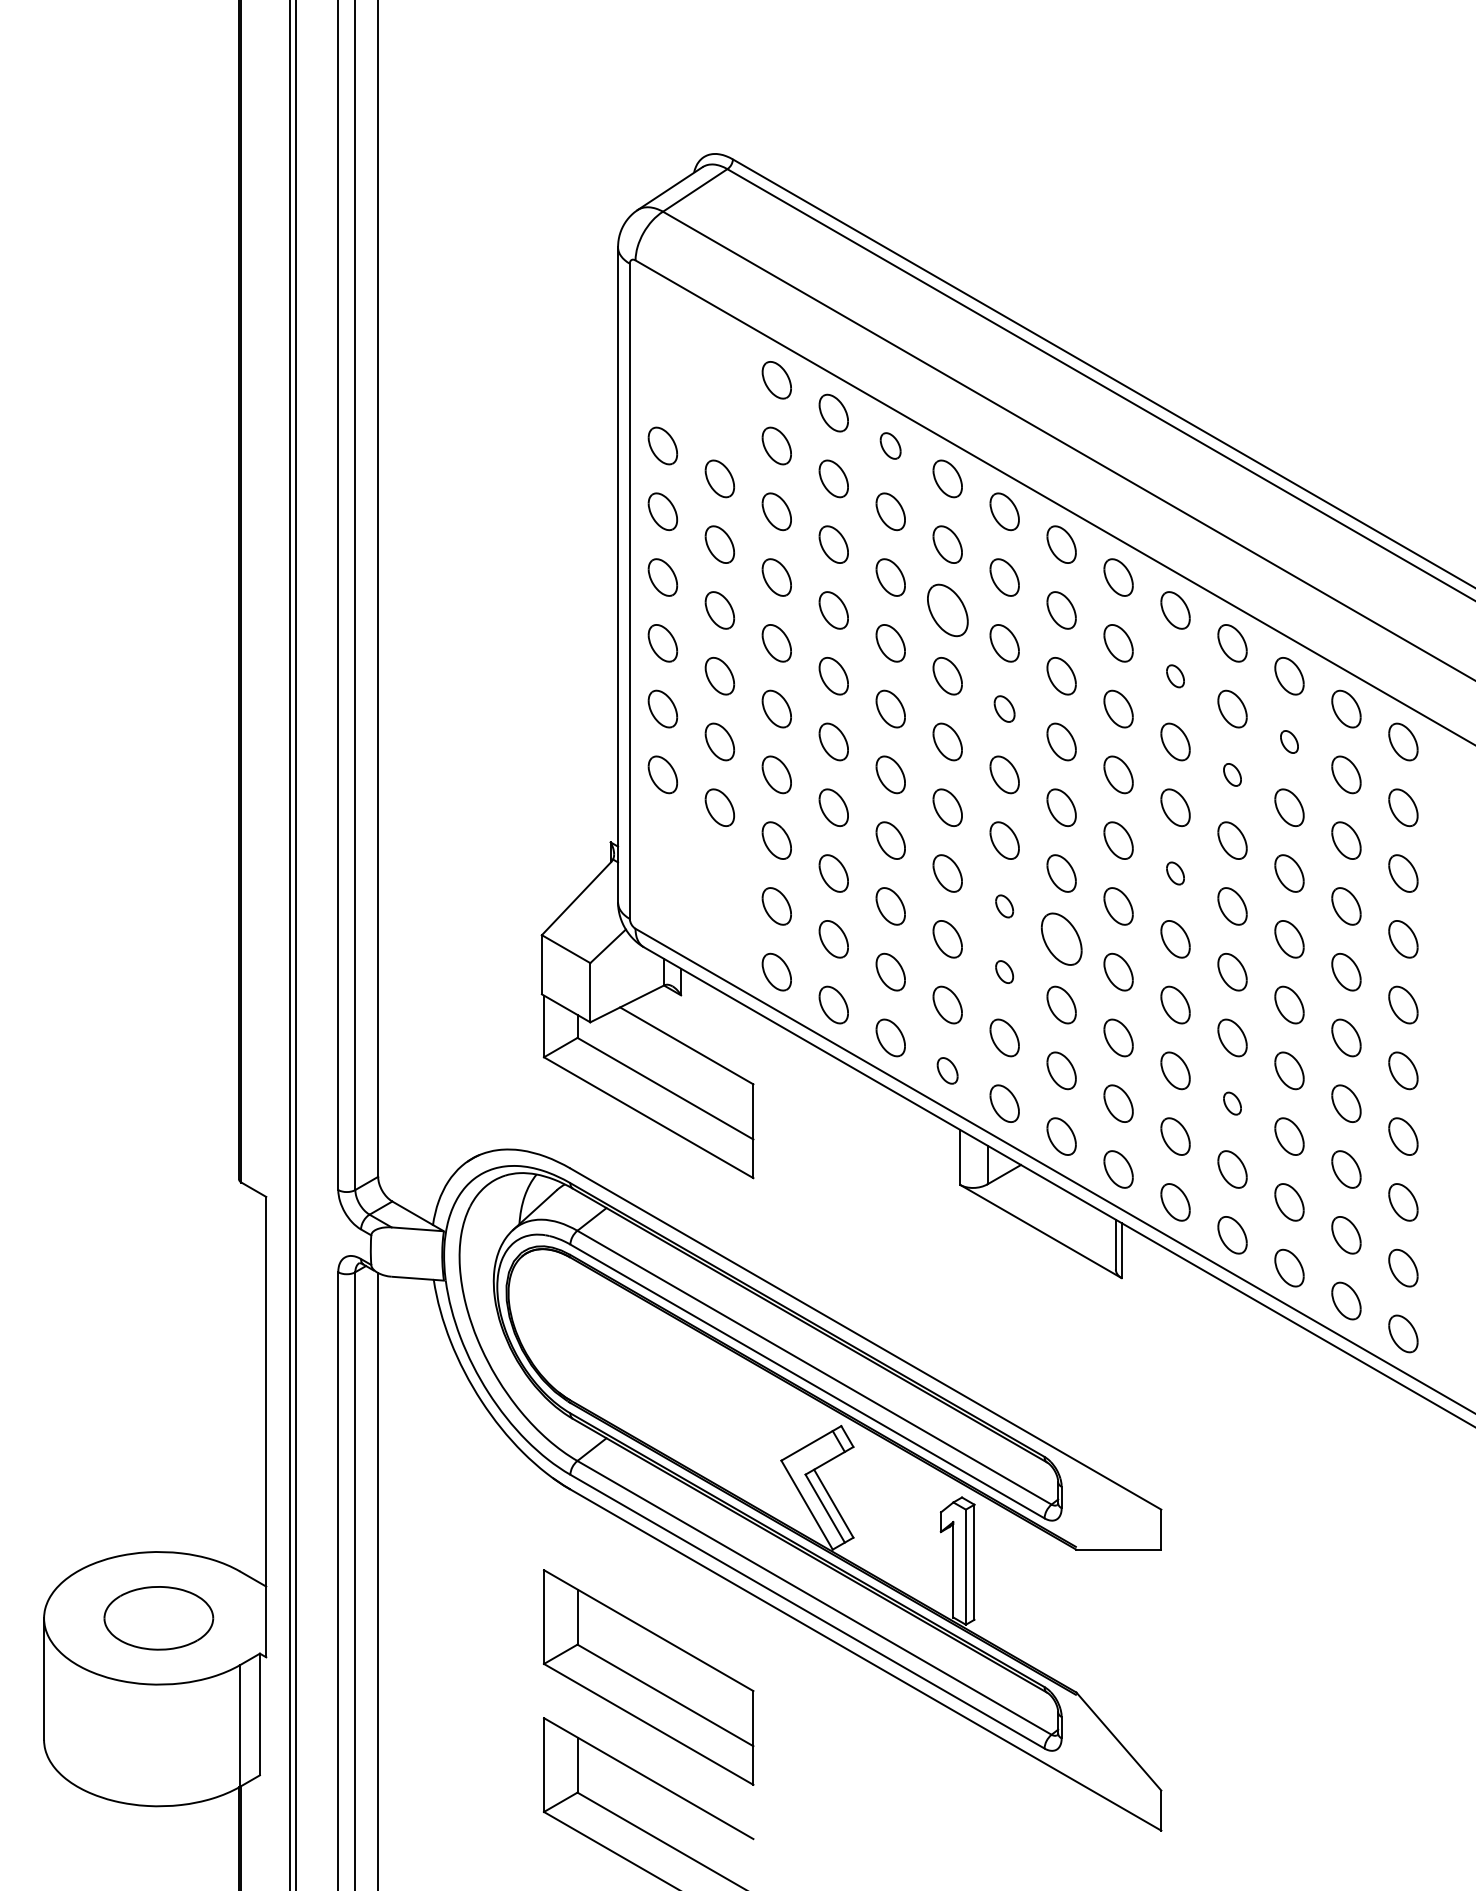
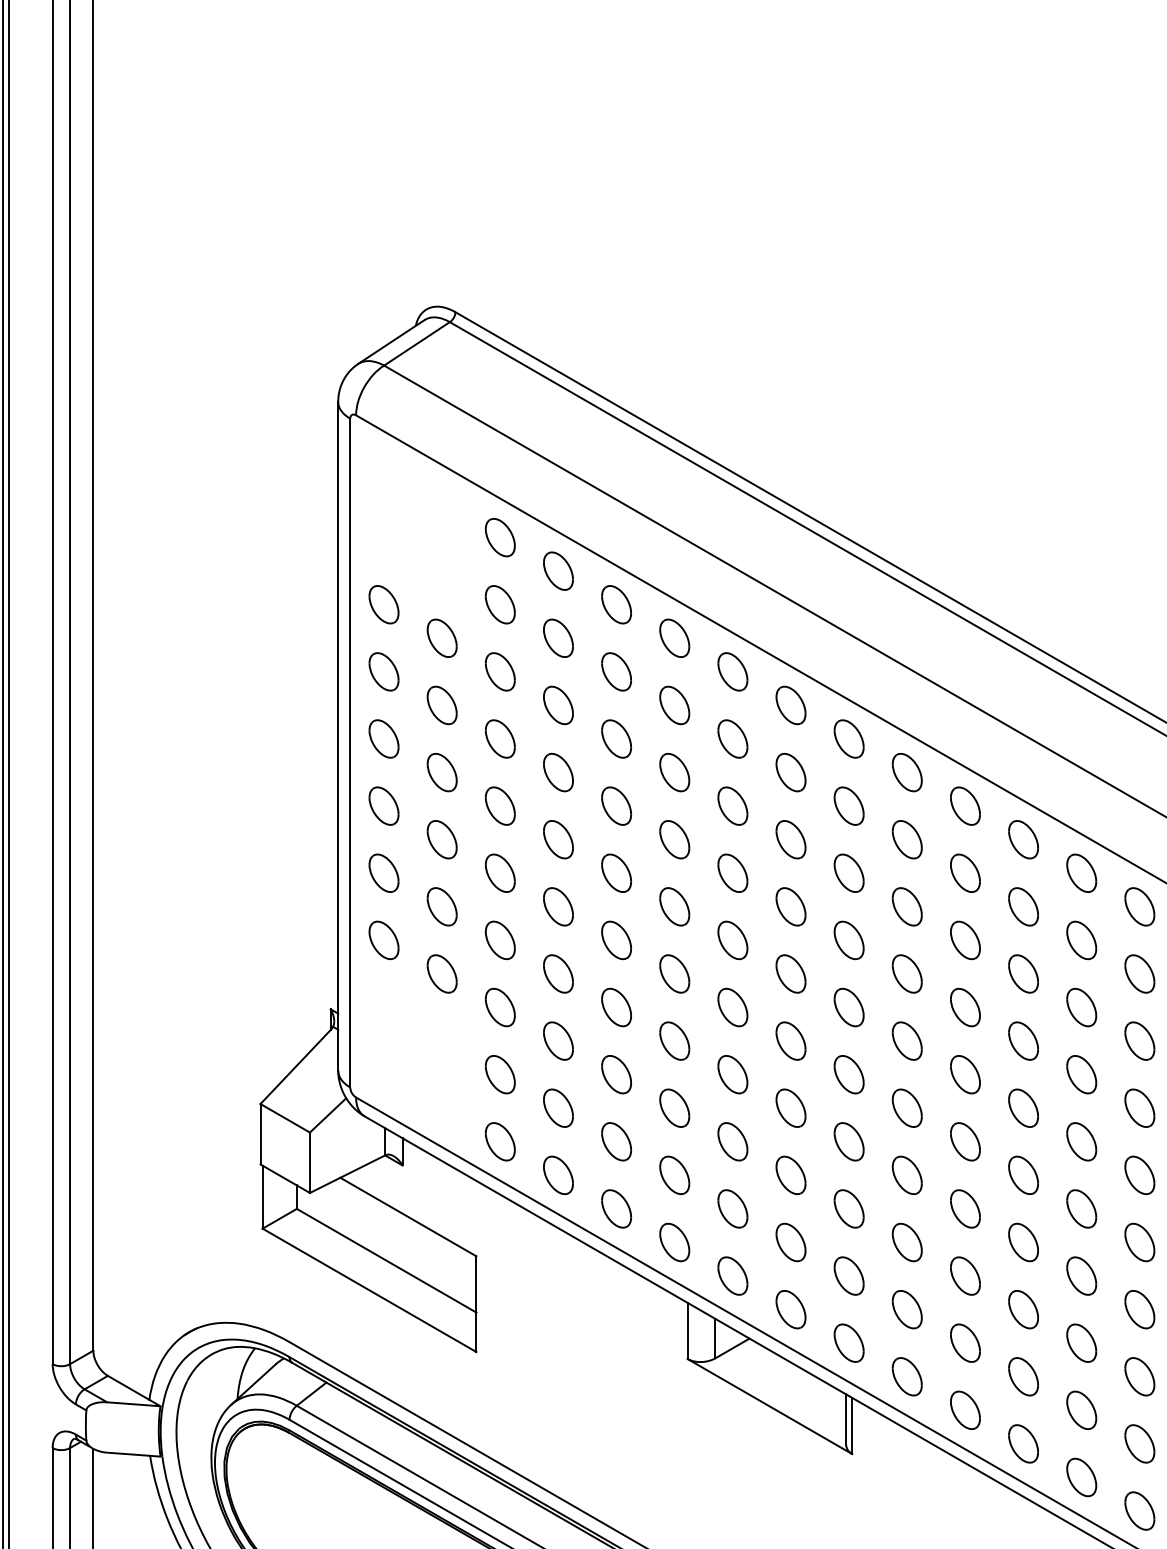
part: (890, 445) -> (616, 604), size x1.43
part: (947, 610) -> (674, 772), size x0.71
part: (1175, 676) -> (907, 839), size x1.67
part: (1004, 708) -> (732, 872), size x1.43
part: (1289, 741) -> (1023, 906), size x1.67
part: (1232, 774) -> (965, 940), size x1.67
part: (1175, 873) -> (907, 1041), size x1.67
part: (1004, 906) -> (732, 1074), size x1.67
part: (1061, 939) -> (790, 1108), size x0.71
part: (1004, 971) -> (732, 1141), size x1.67
part: (947, 1070) -> (674, 1242), size x1.43
part: (1232, 1103) -> (965, 1275), size x1.67

